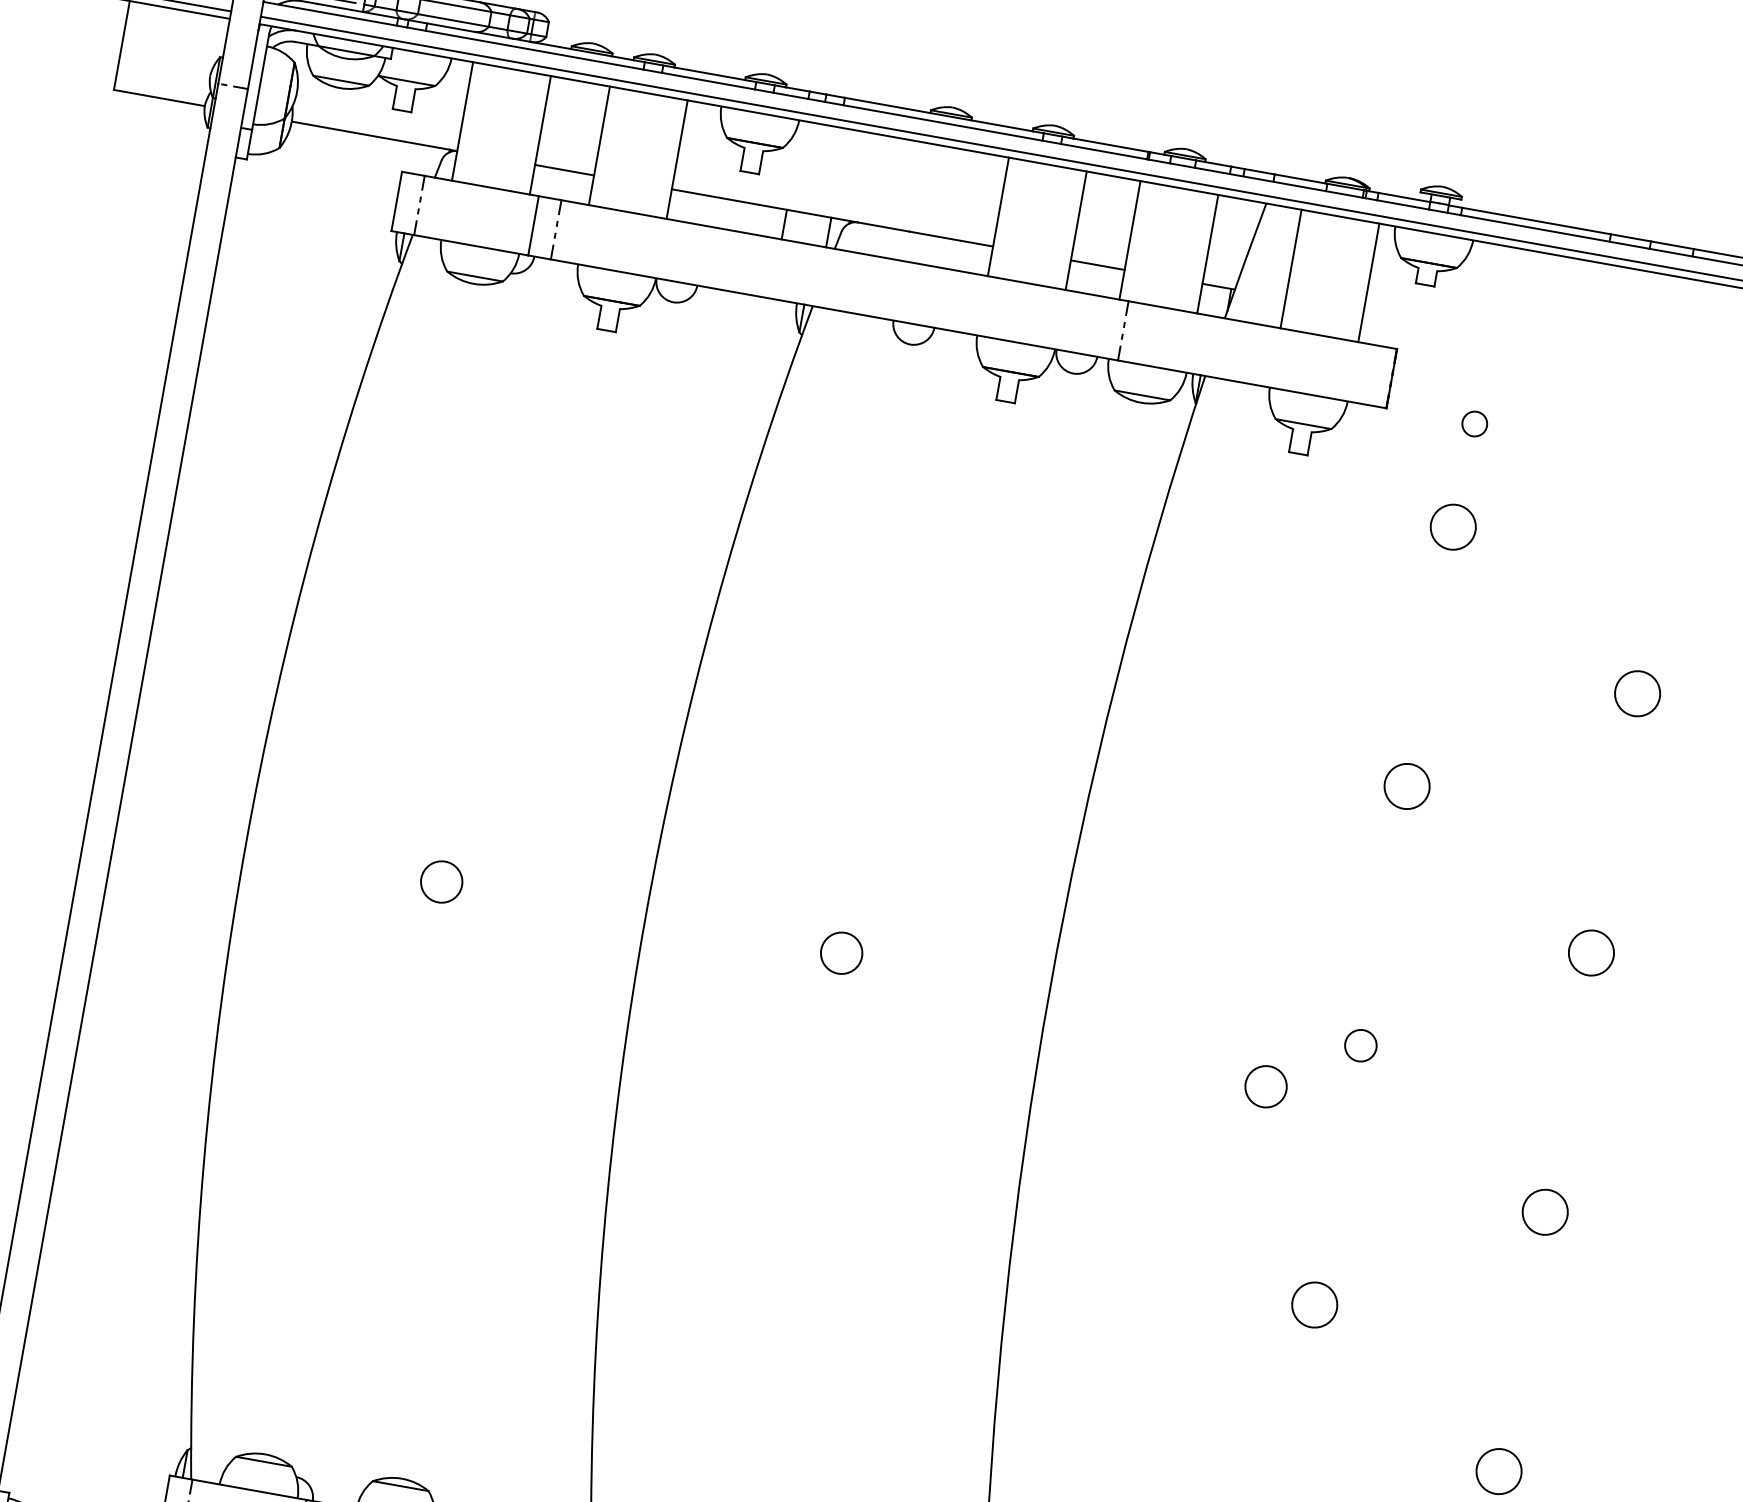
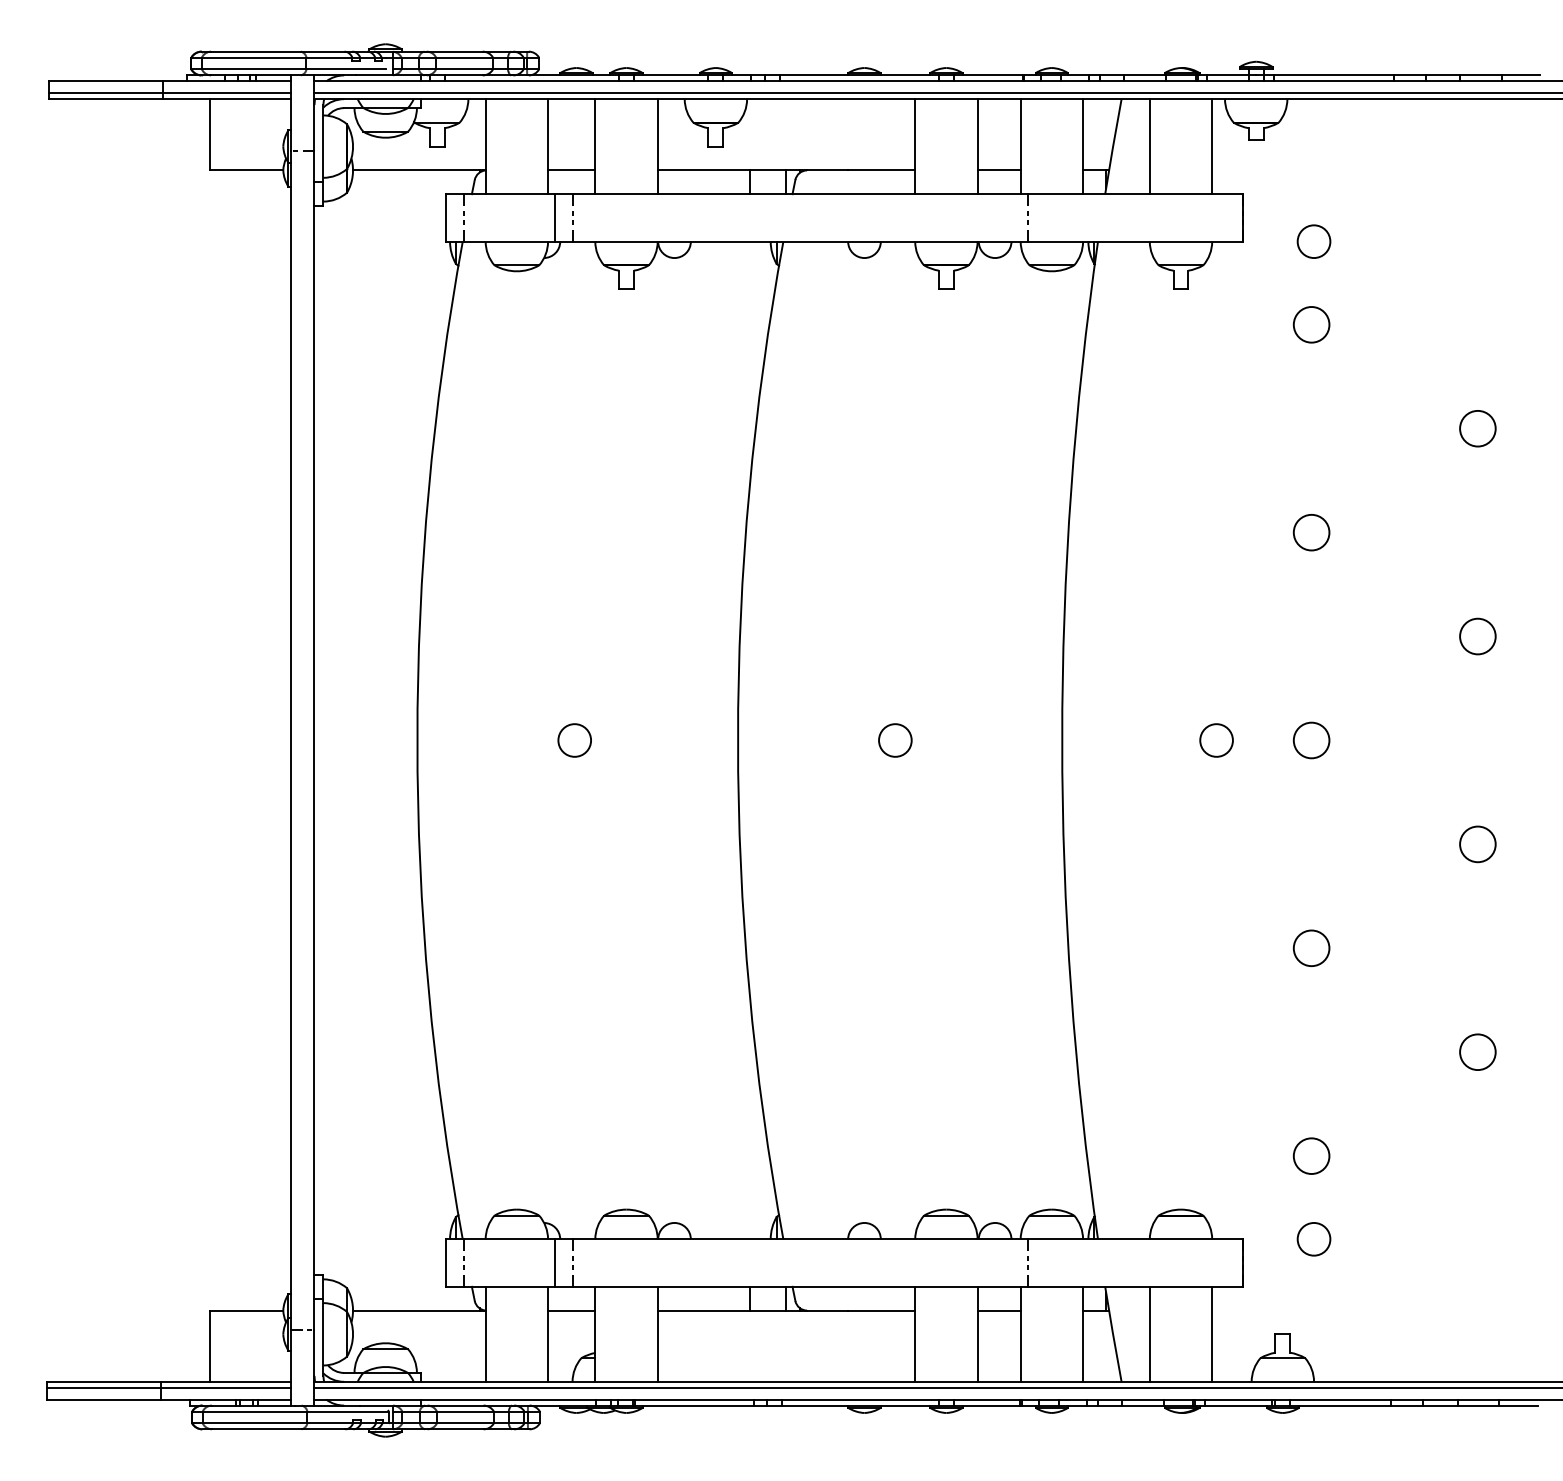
circle: (1474, 423) -> (1313, 241), size x1.67
circle: (1360, 1045) -> (1311, 740), size x1.43
circle: (1265, 1086) -> (1216, 740), moved

